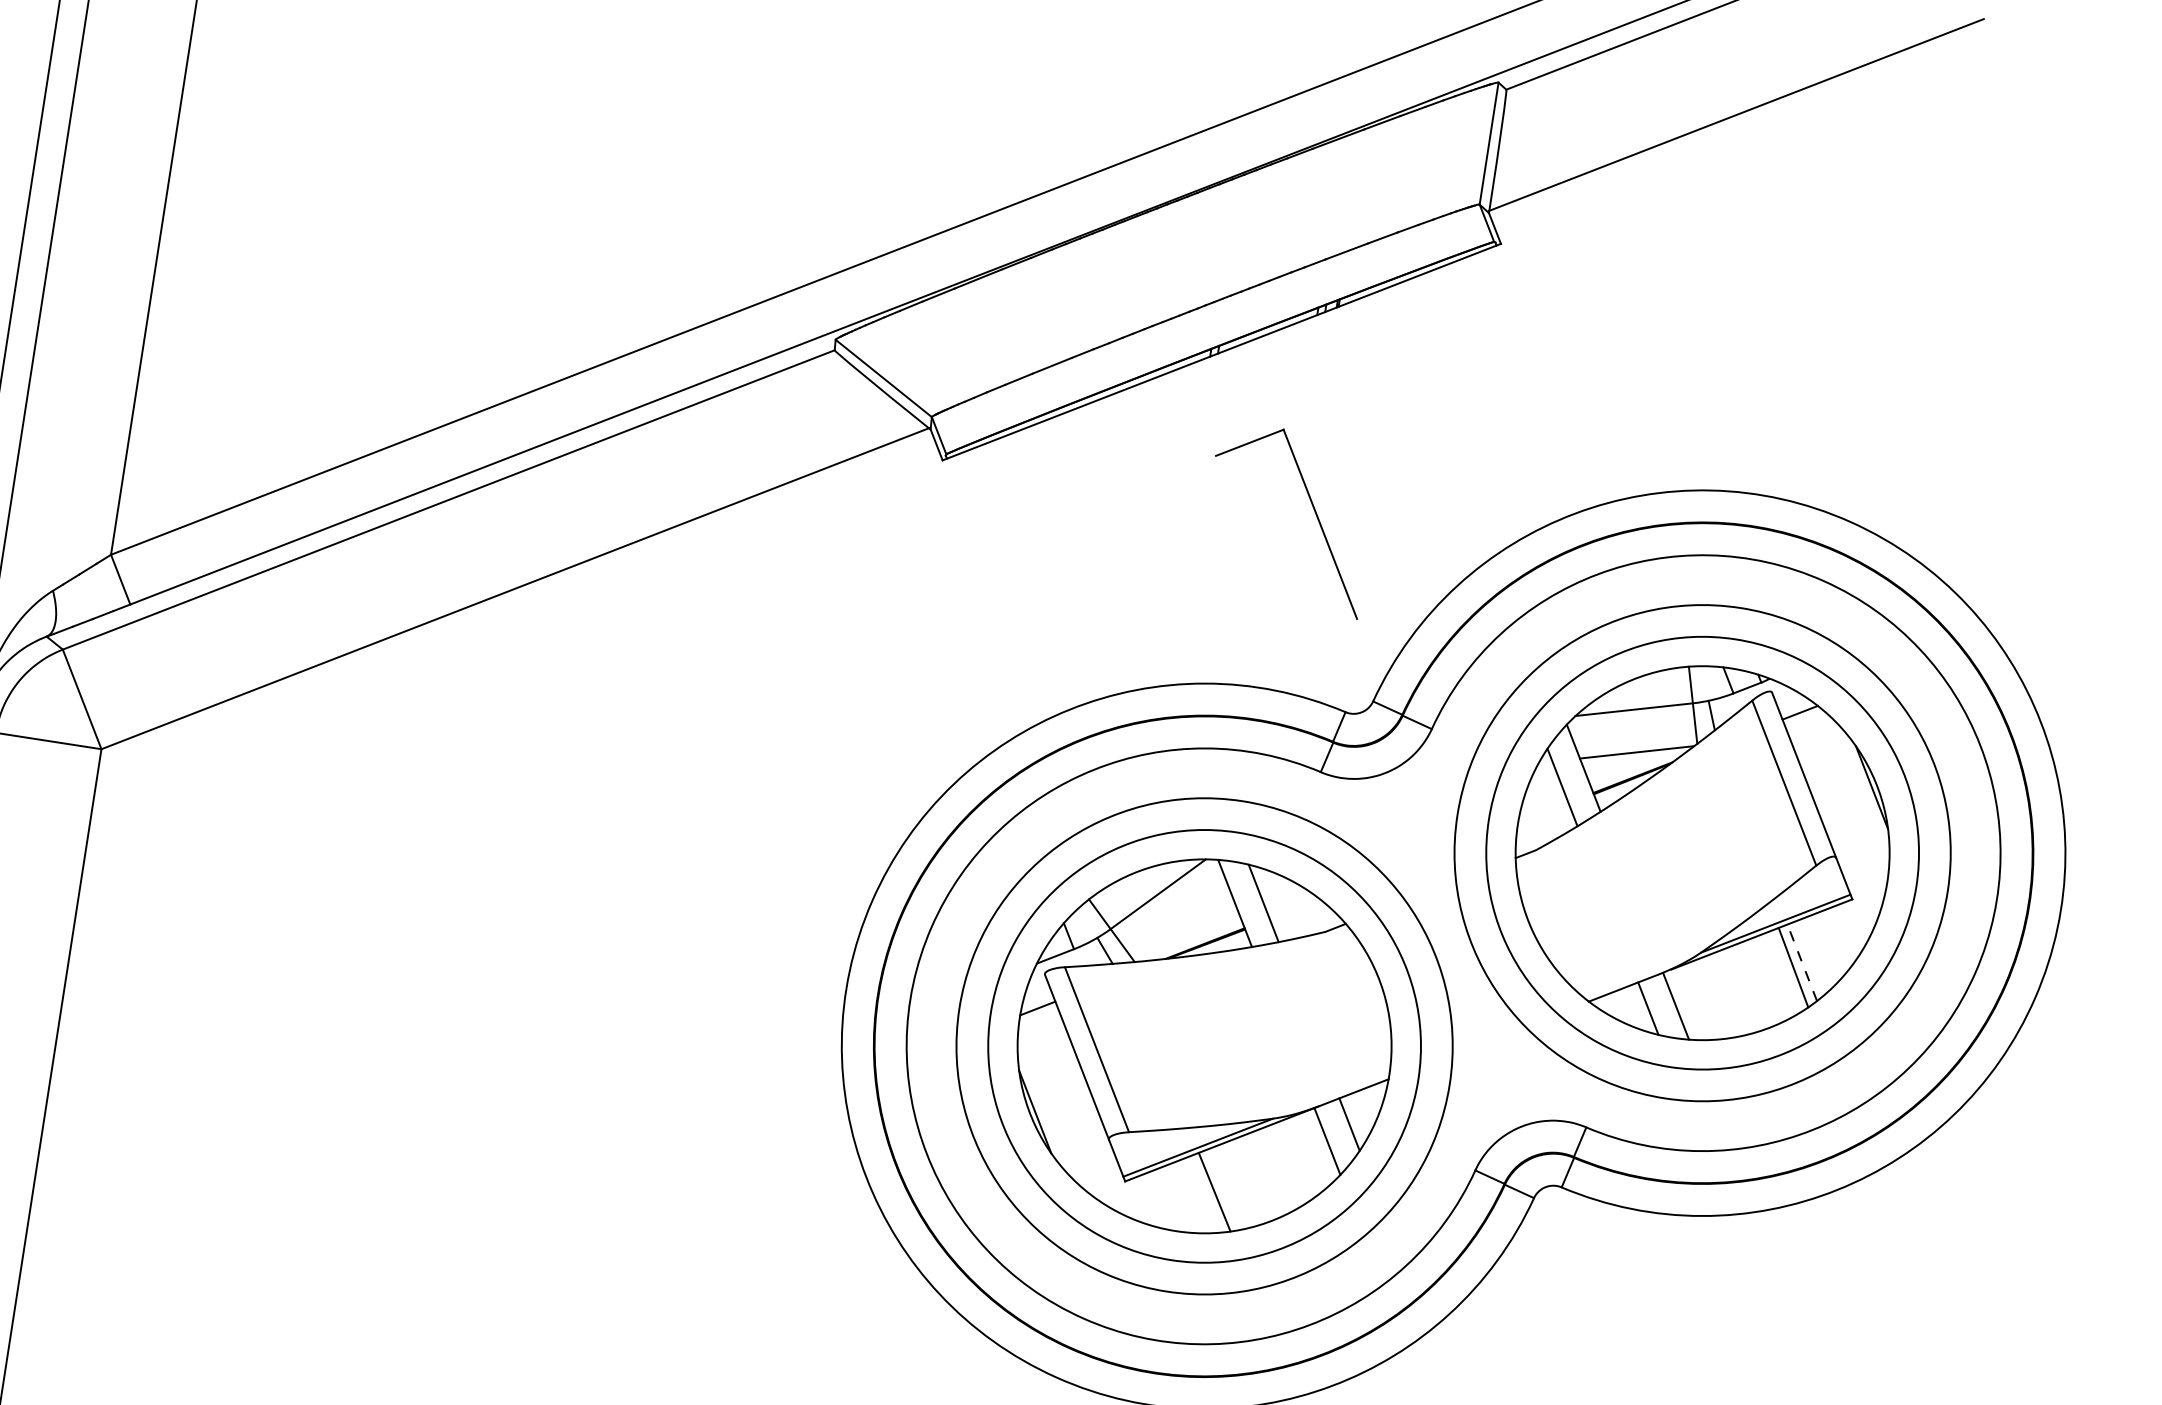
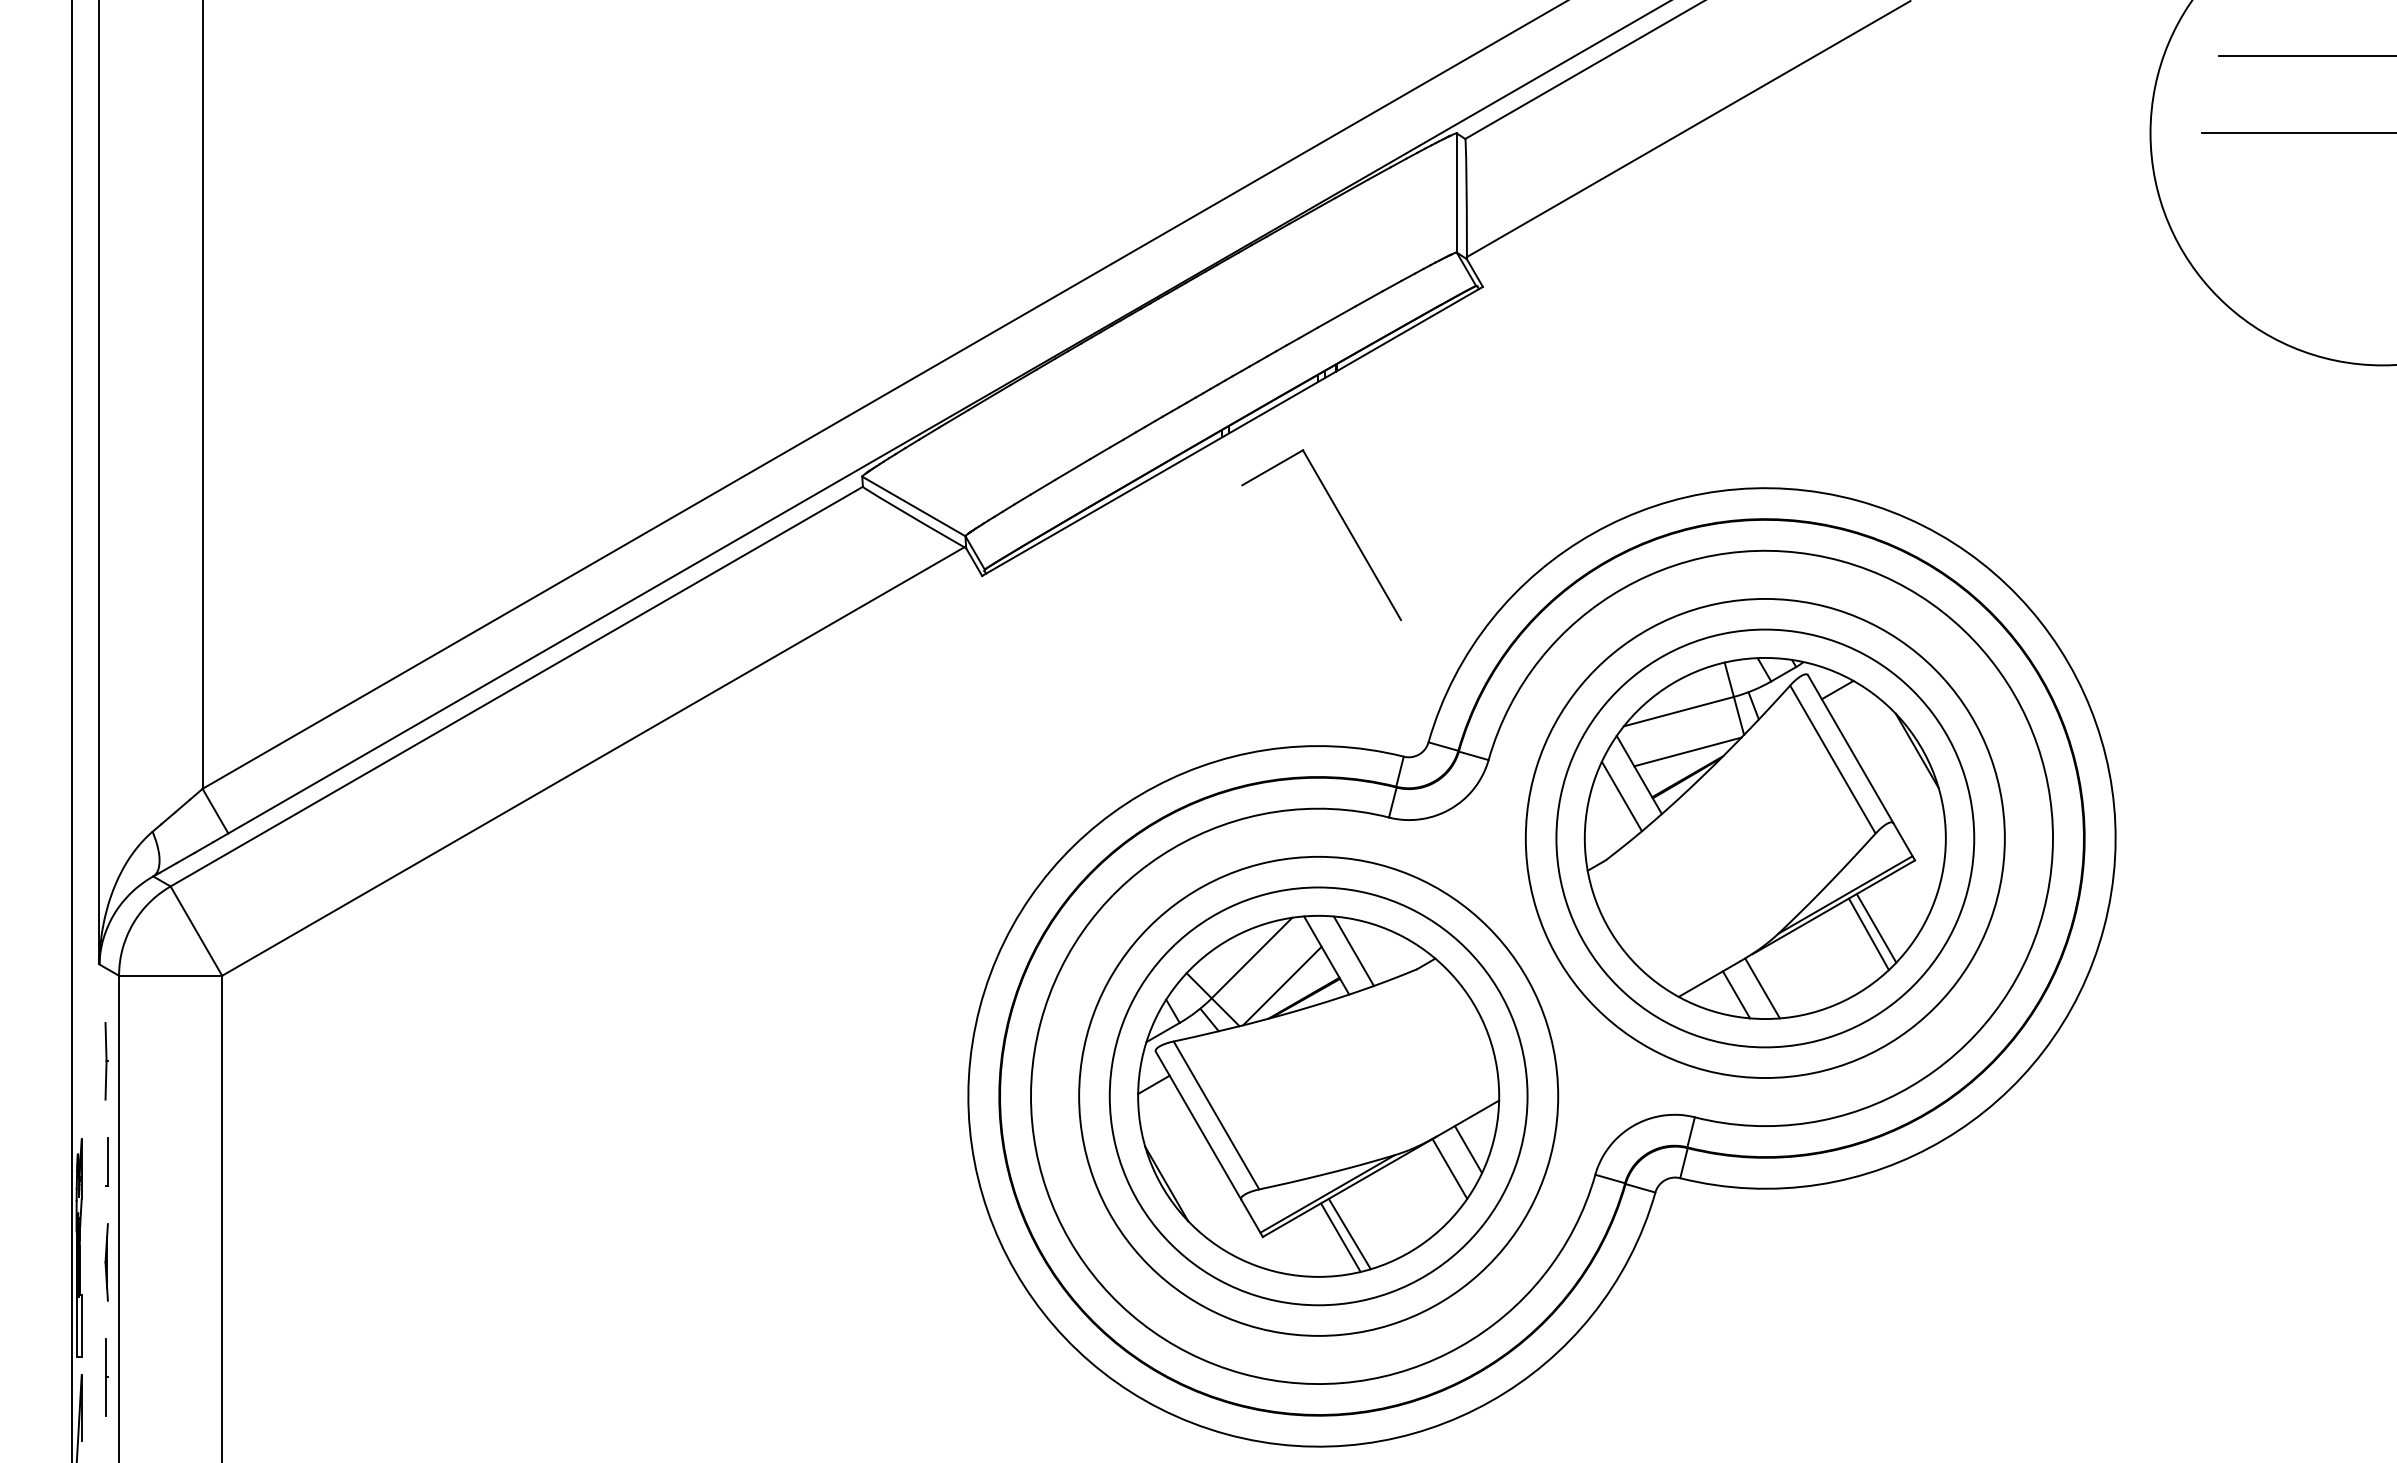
part: (1312, 506) -> (1341, 519), moved
line: (1185, 927) -> (1282, 985), added
line: (1802, 962) -> (1876, 928), dashed -> solid
line: (1204, 1194) -> (1340, 1237), added

